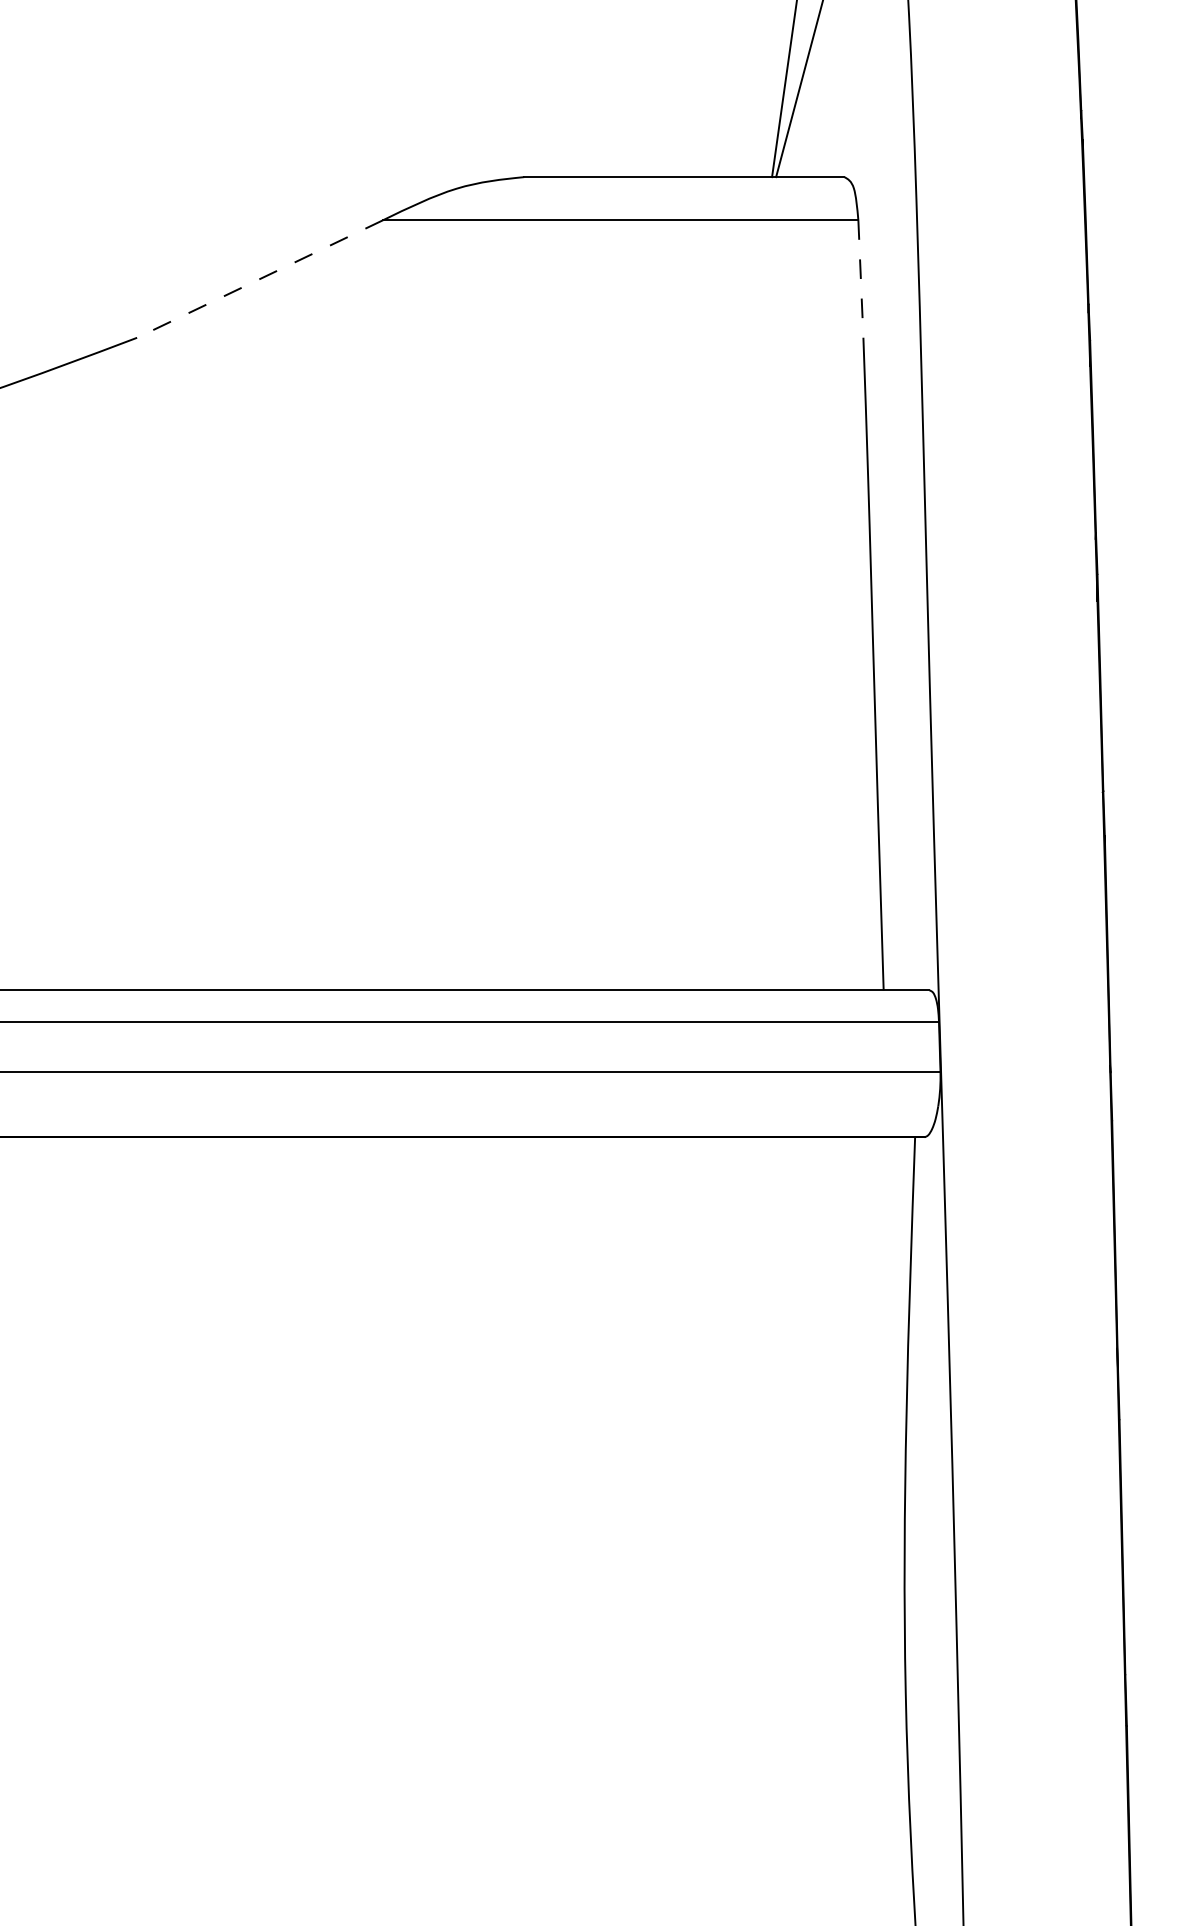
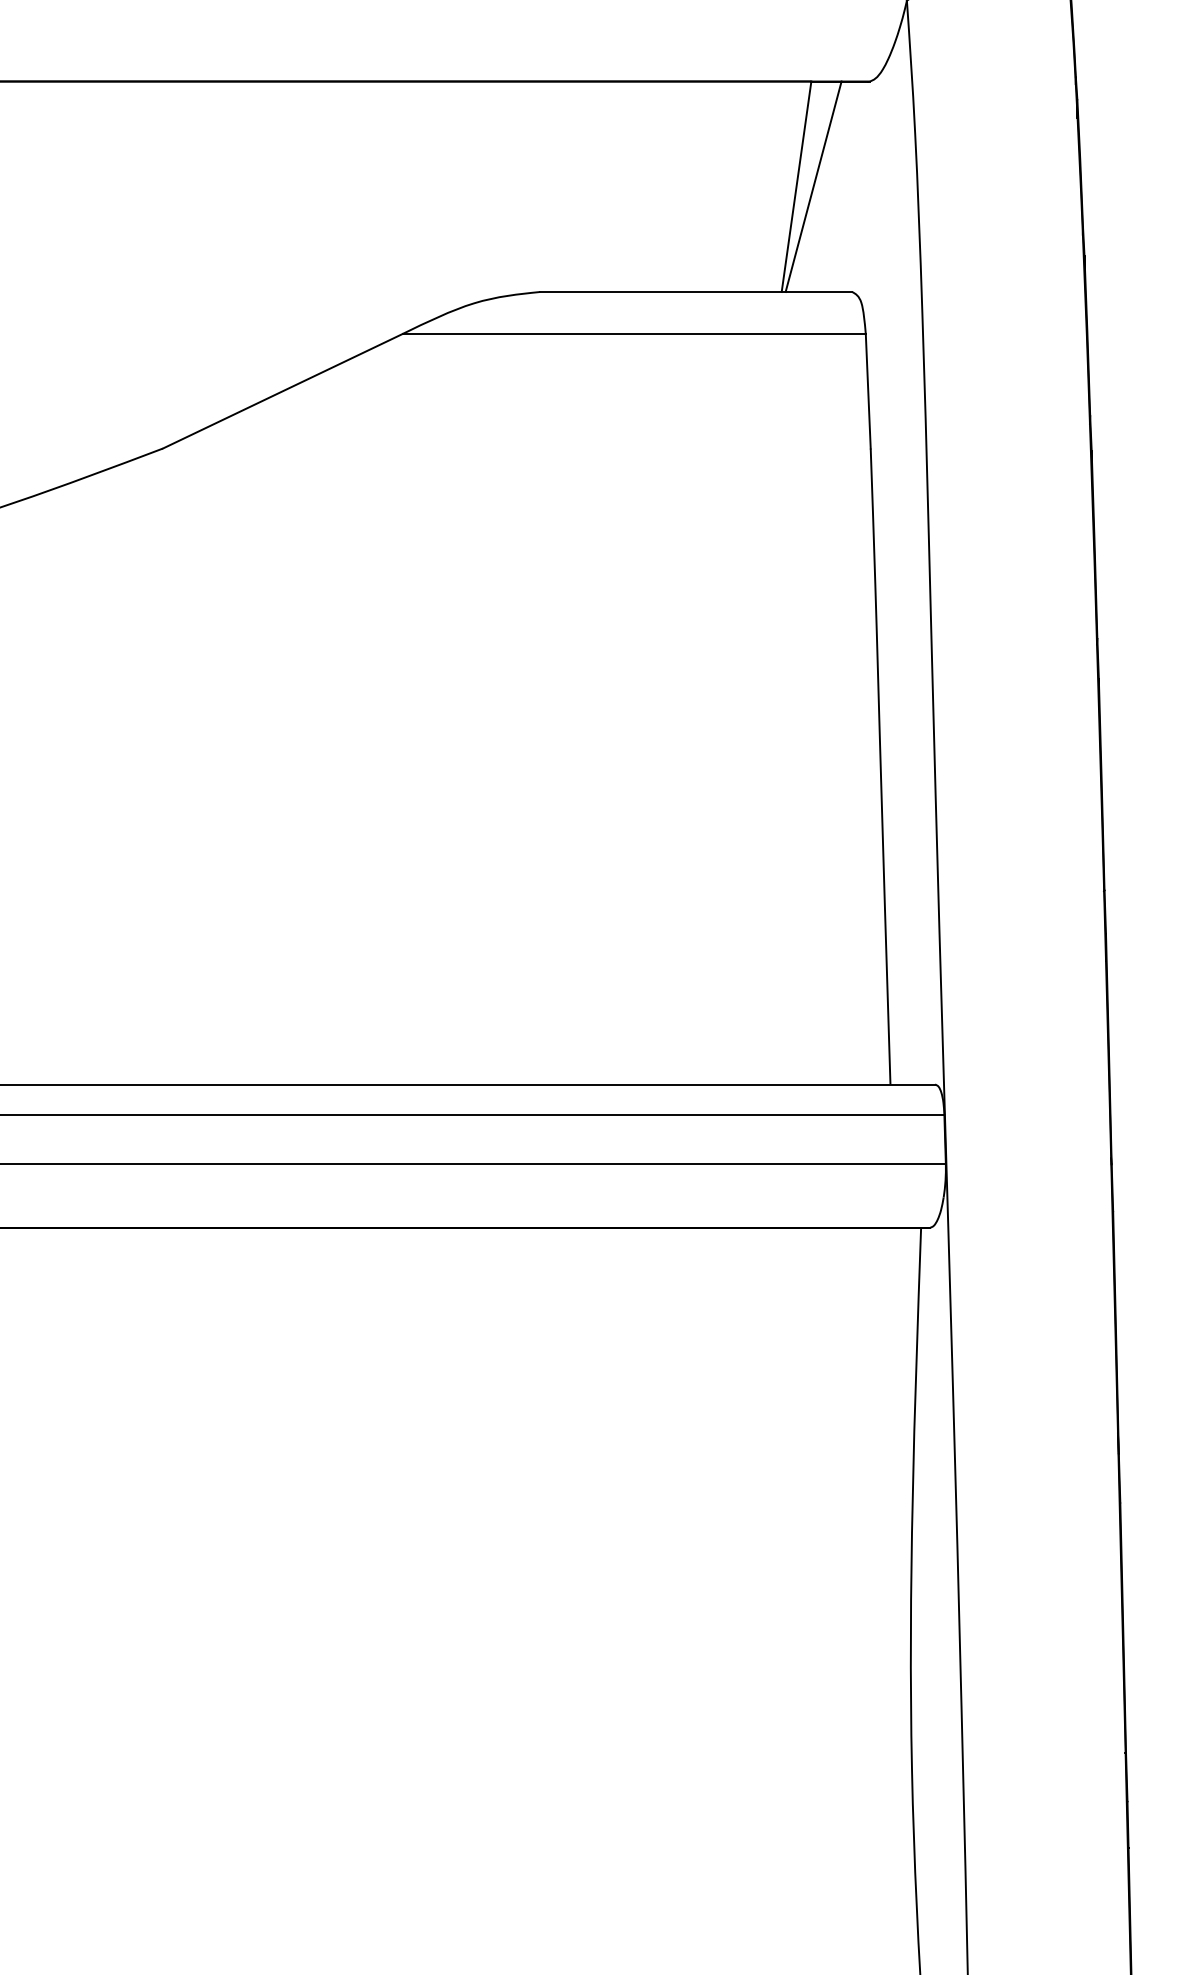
line: (259, 279) -> (282, 391), dashed -> solid
line: (861, 279) -> (868, 391), dashed -> solid

